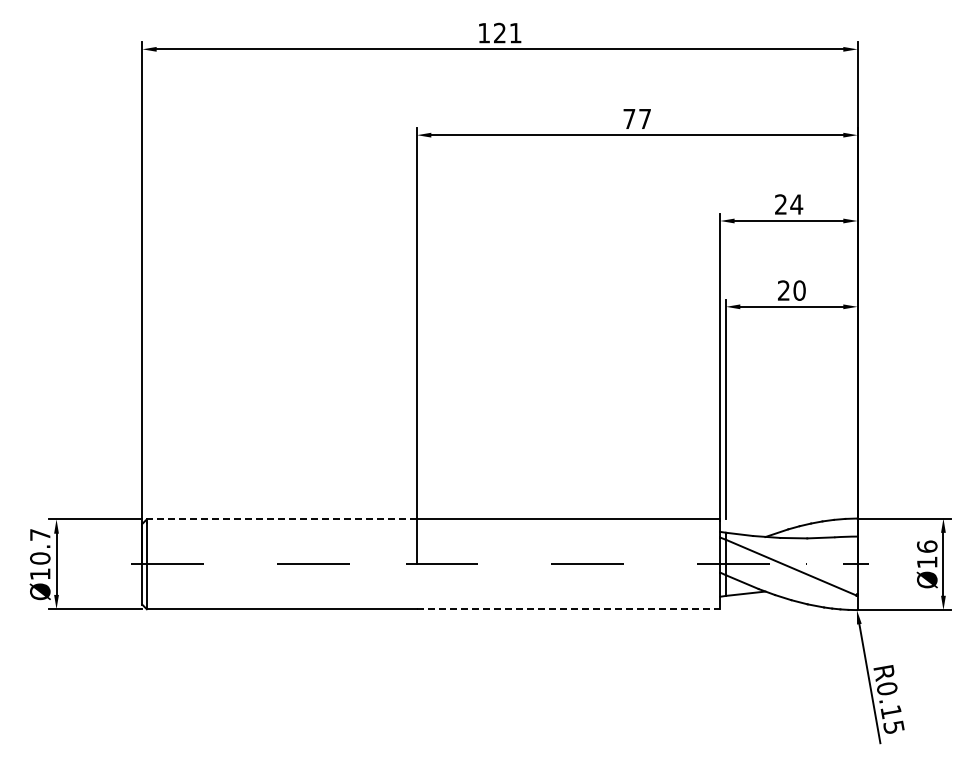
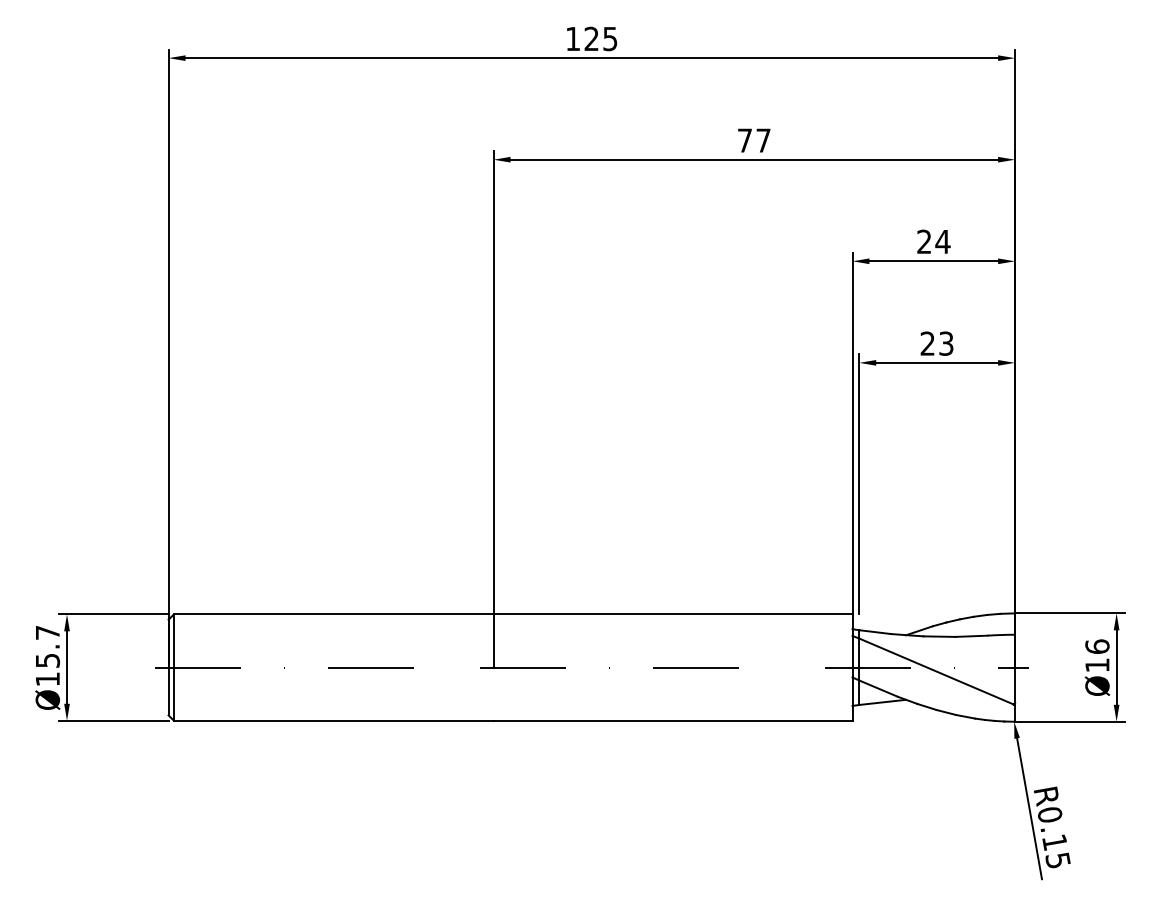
text: (515, 33) -> (610, 39), 121 -> 125
text: (799, 290) -> (946, 343), 20 -> 23
line: (281, 519) -> (333, 614), dashed -> solid
text: (40, 558) -> (48, 660), Ø10.7 -> Ø15.7
line: (568, 609) -> (672, 721), dashed -> solid

